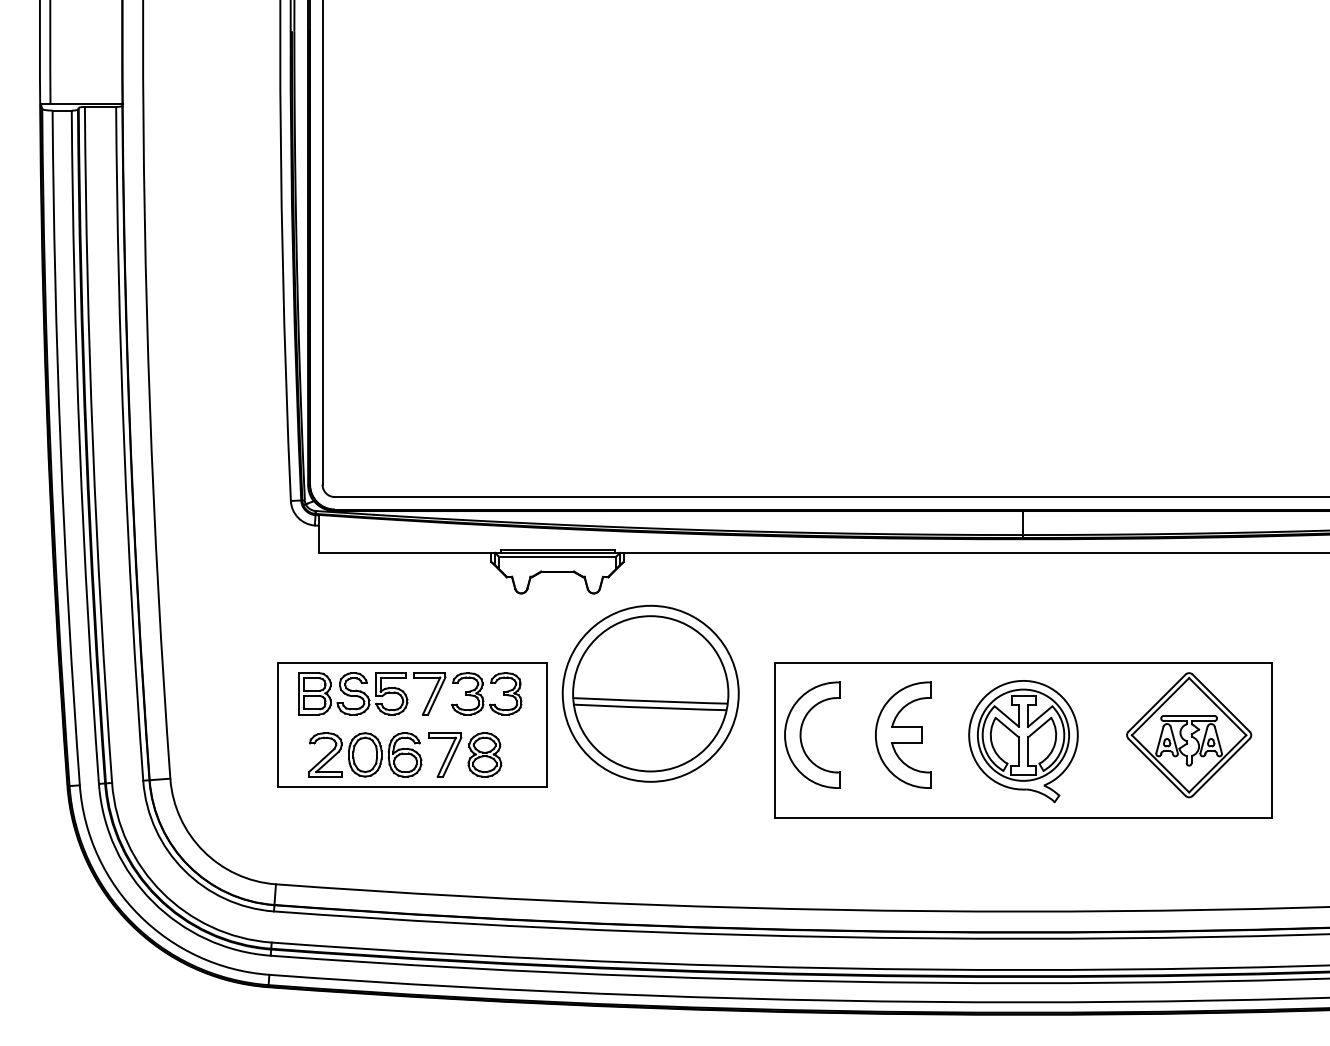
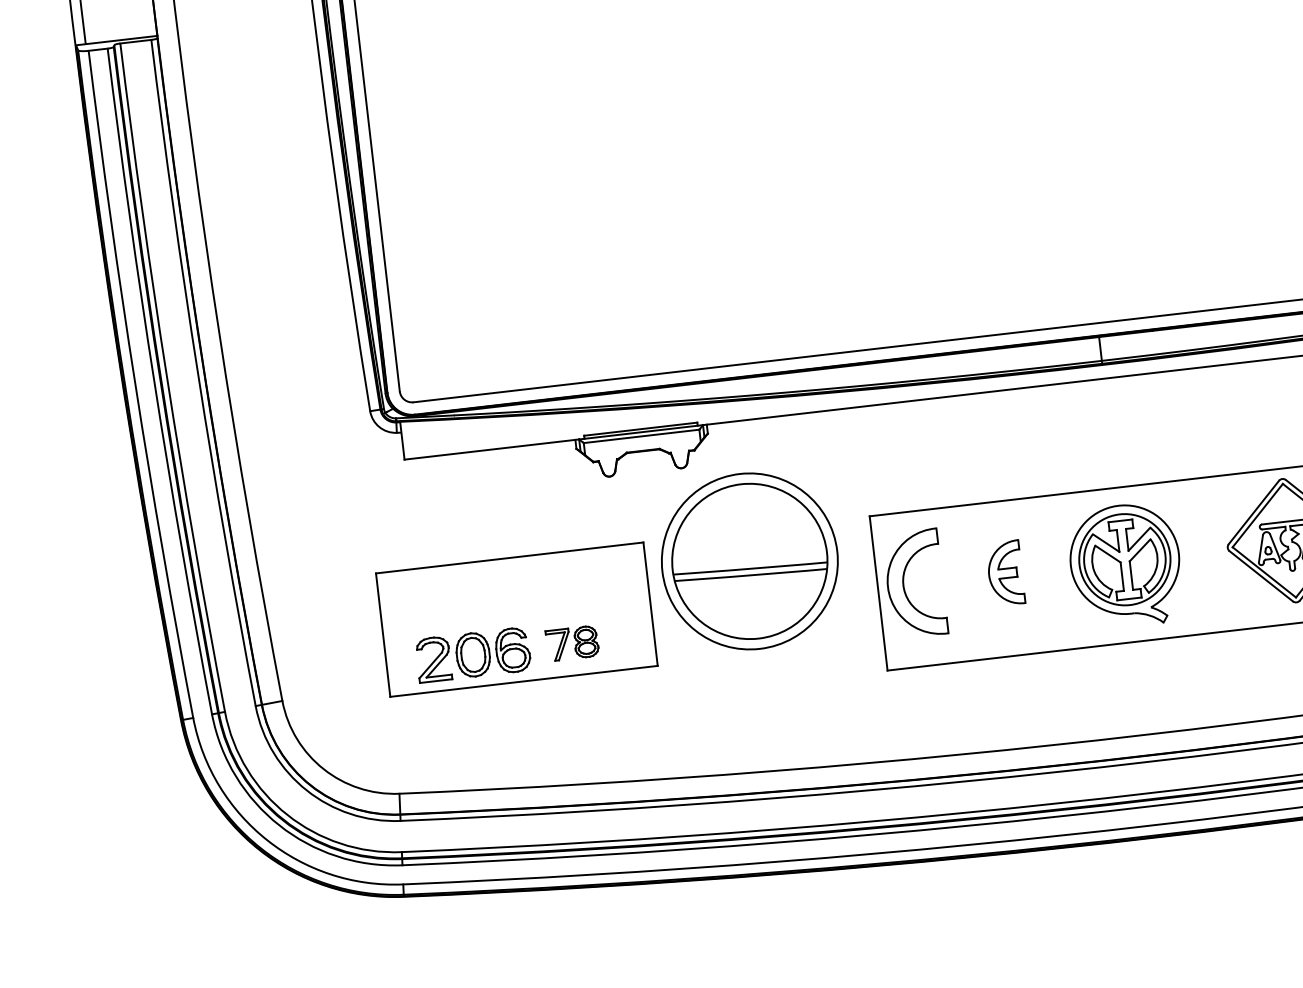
part: (410, 693) -> (511, 588), removed
part: (903, 734) -> (1005, 572), size x0.6
part: (465, 754) -> (572, 643), size x0.7

